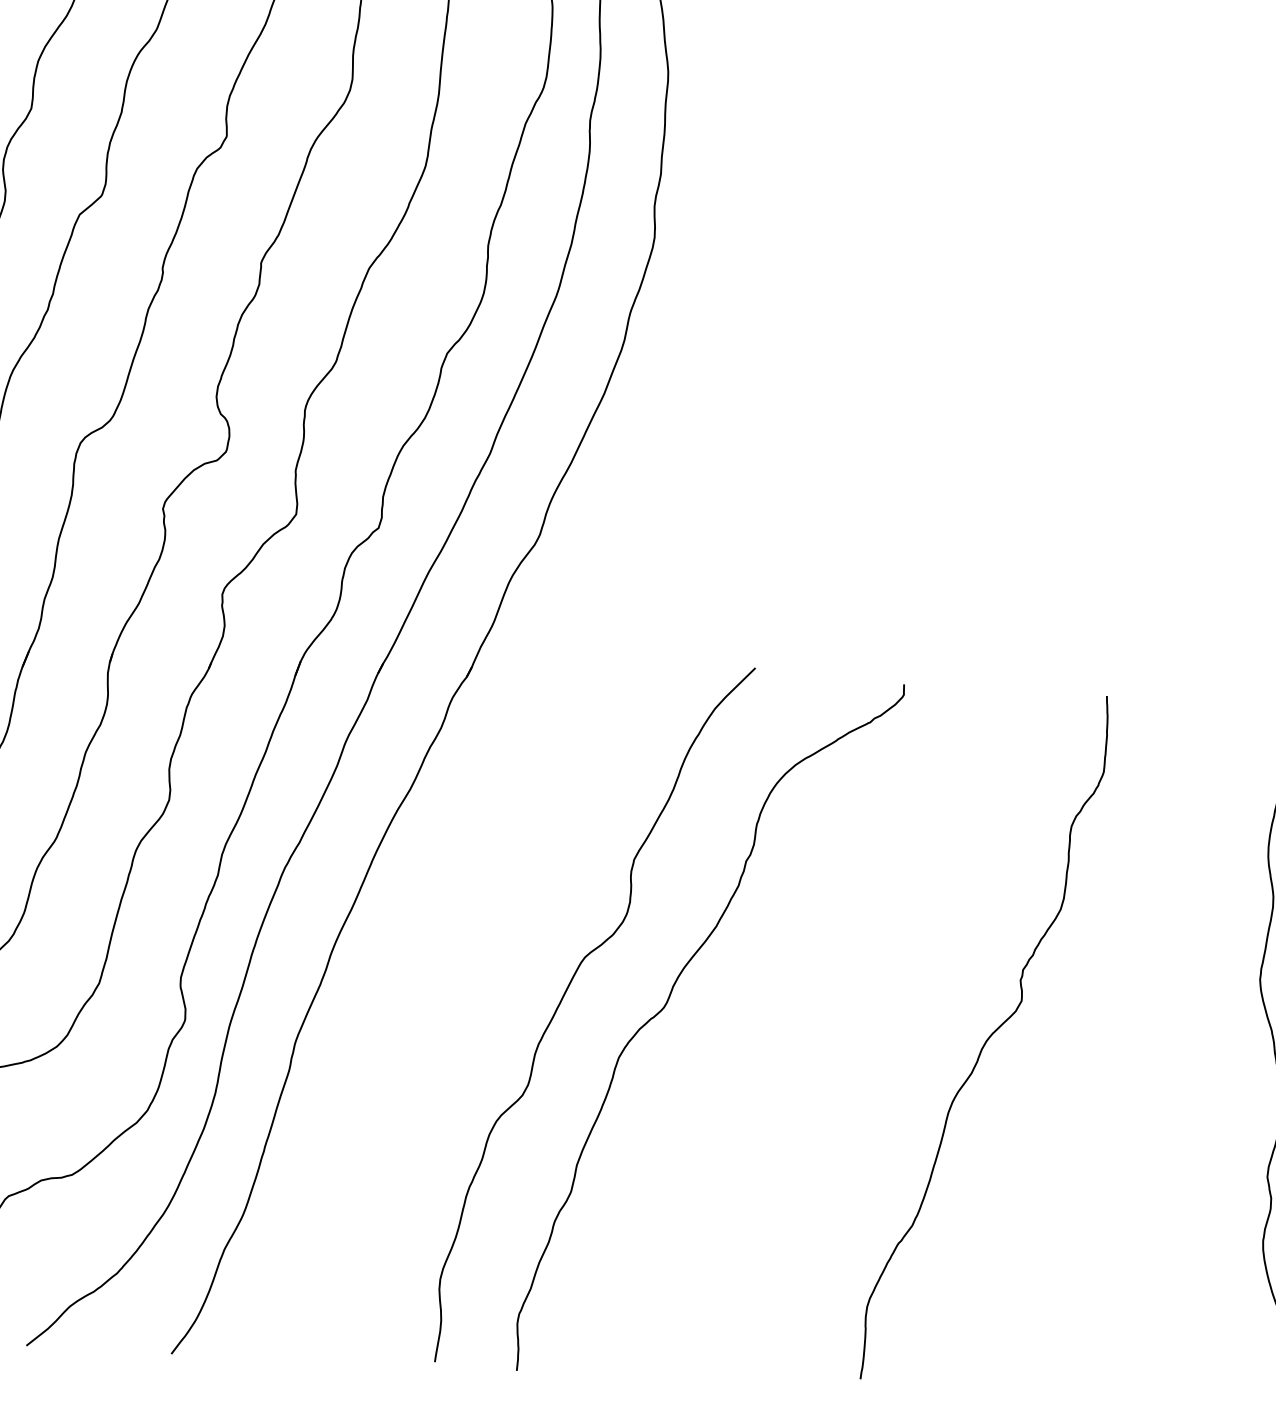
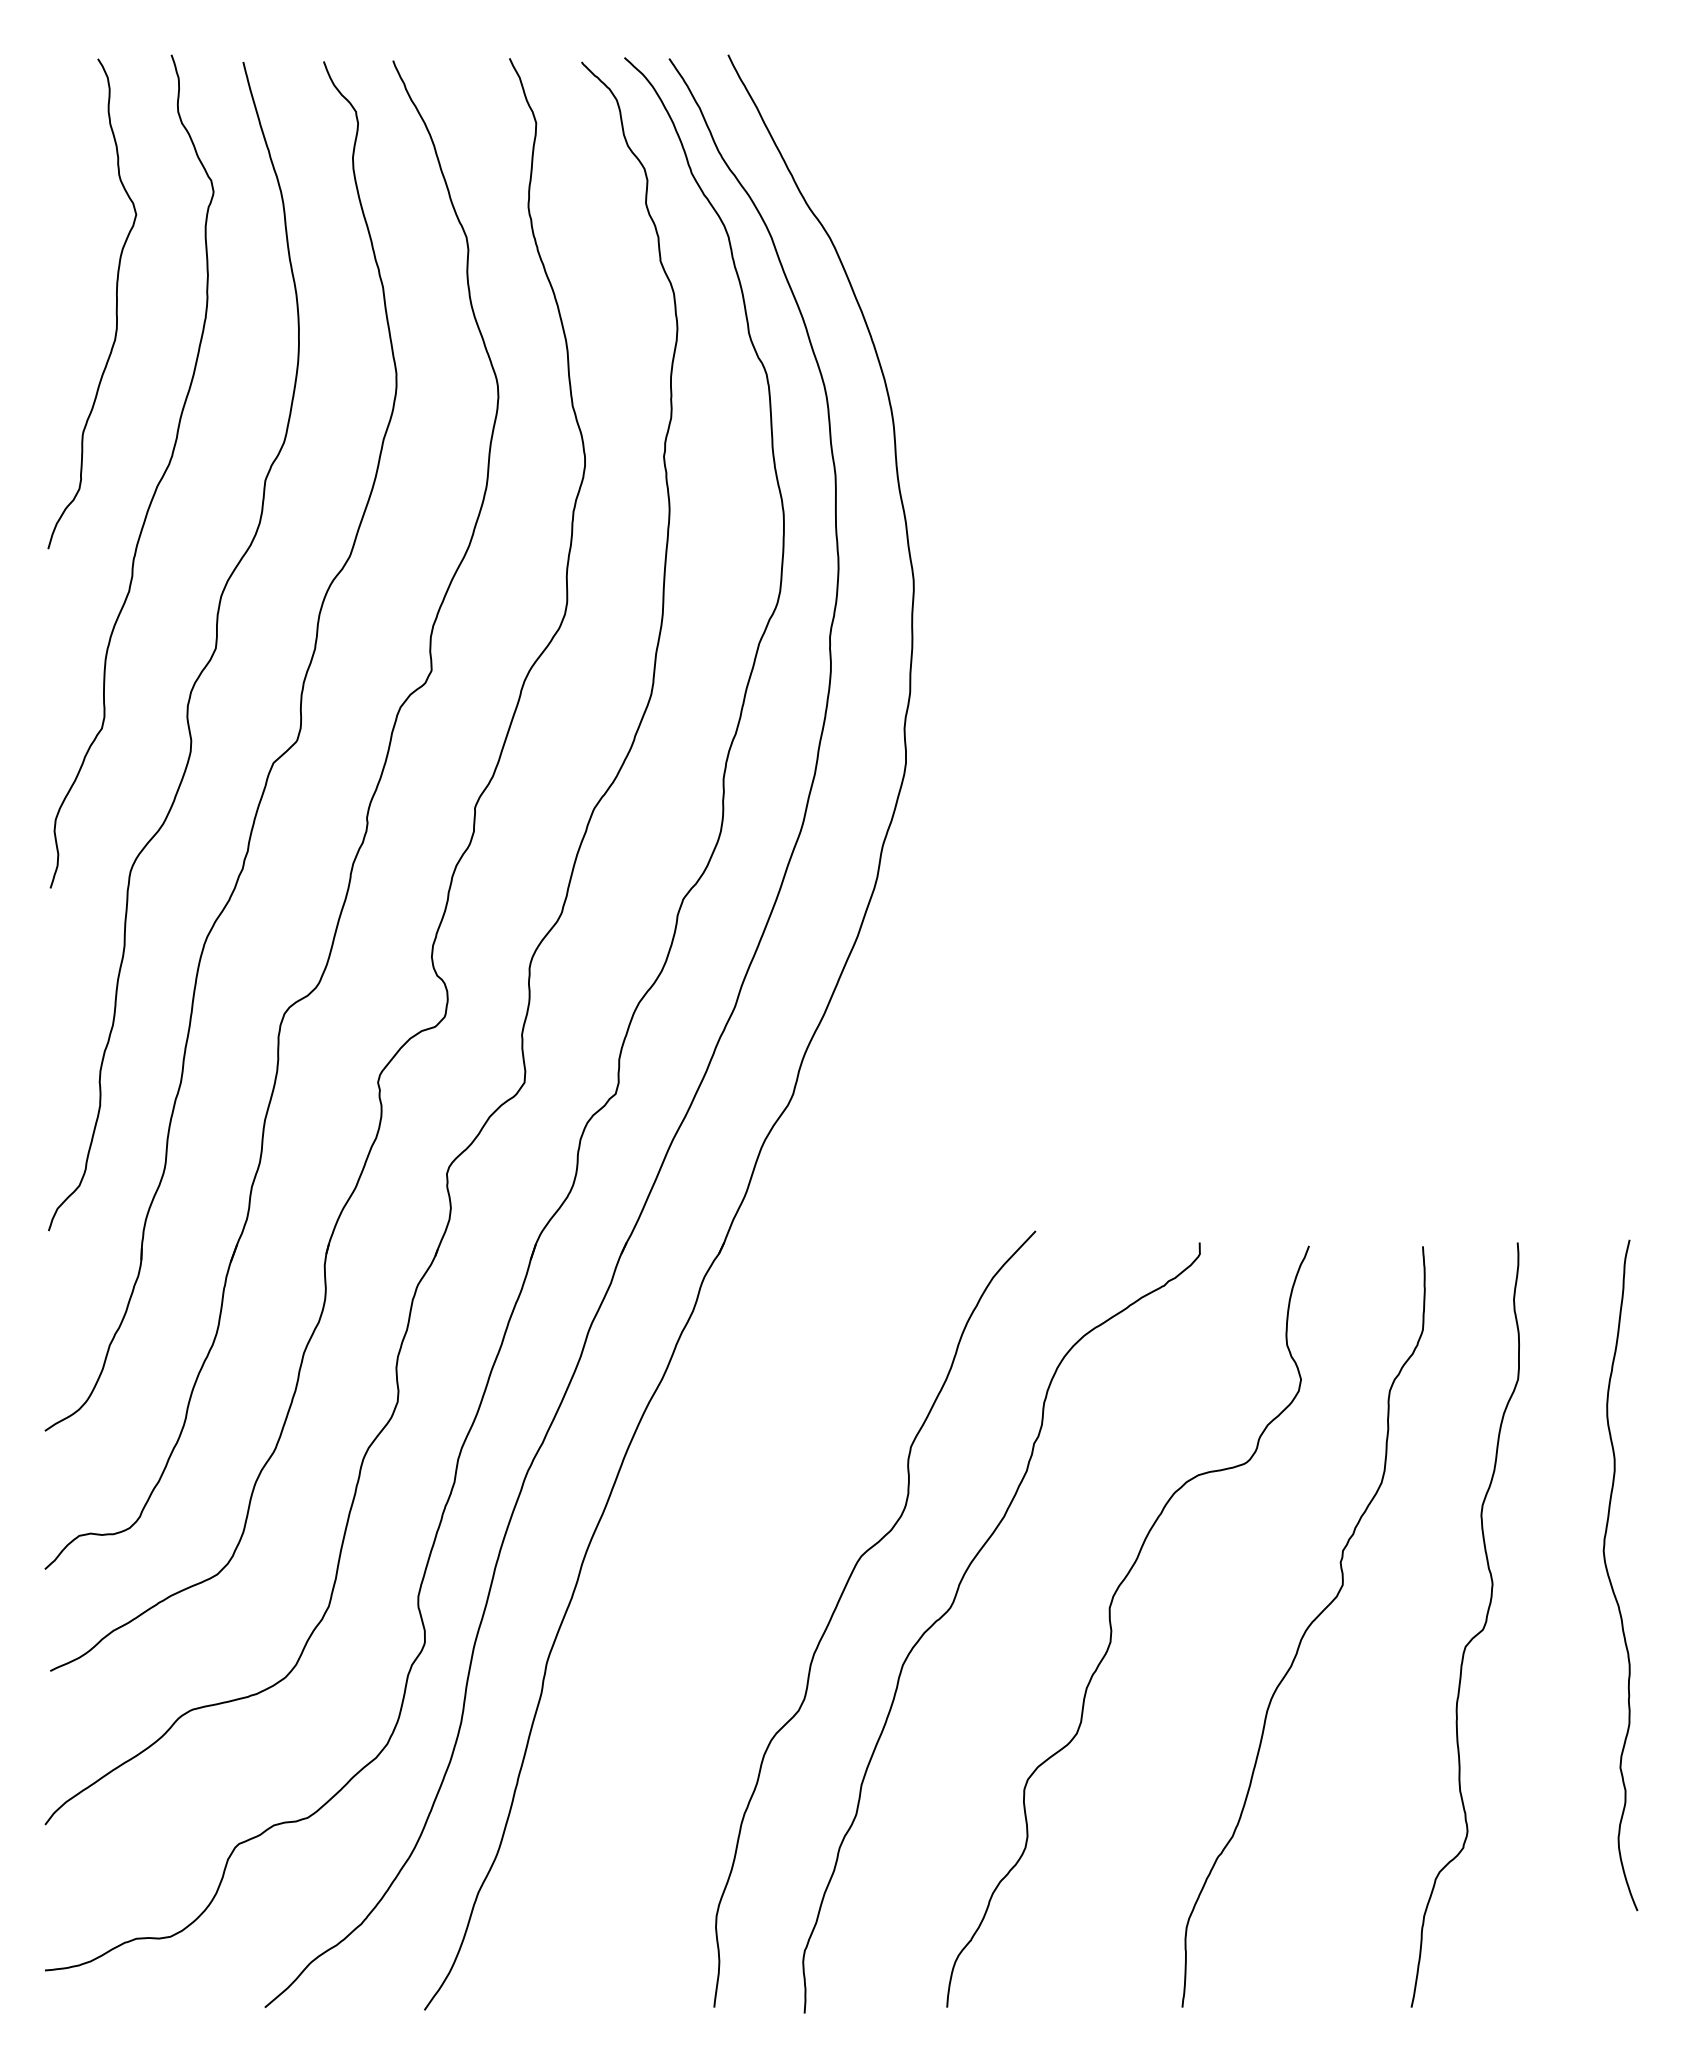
curve: (810, 1033) -> (1112, 1629), added
curve: (1140, 1050) -> (1475, 1634), added

